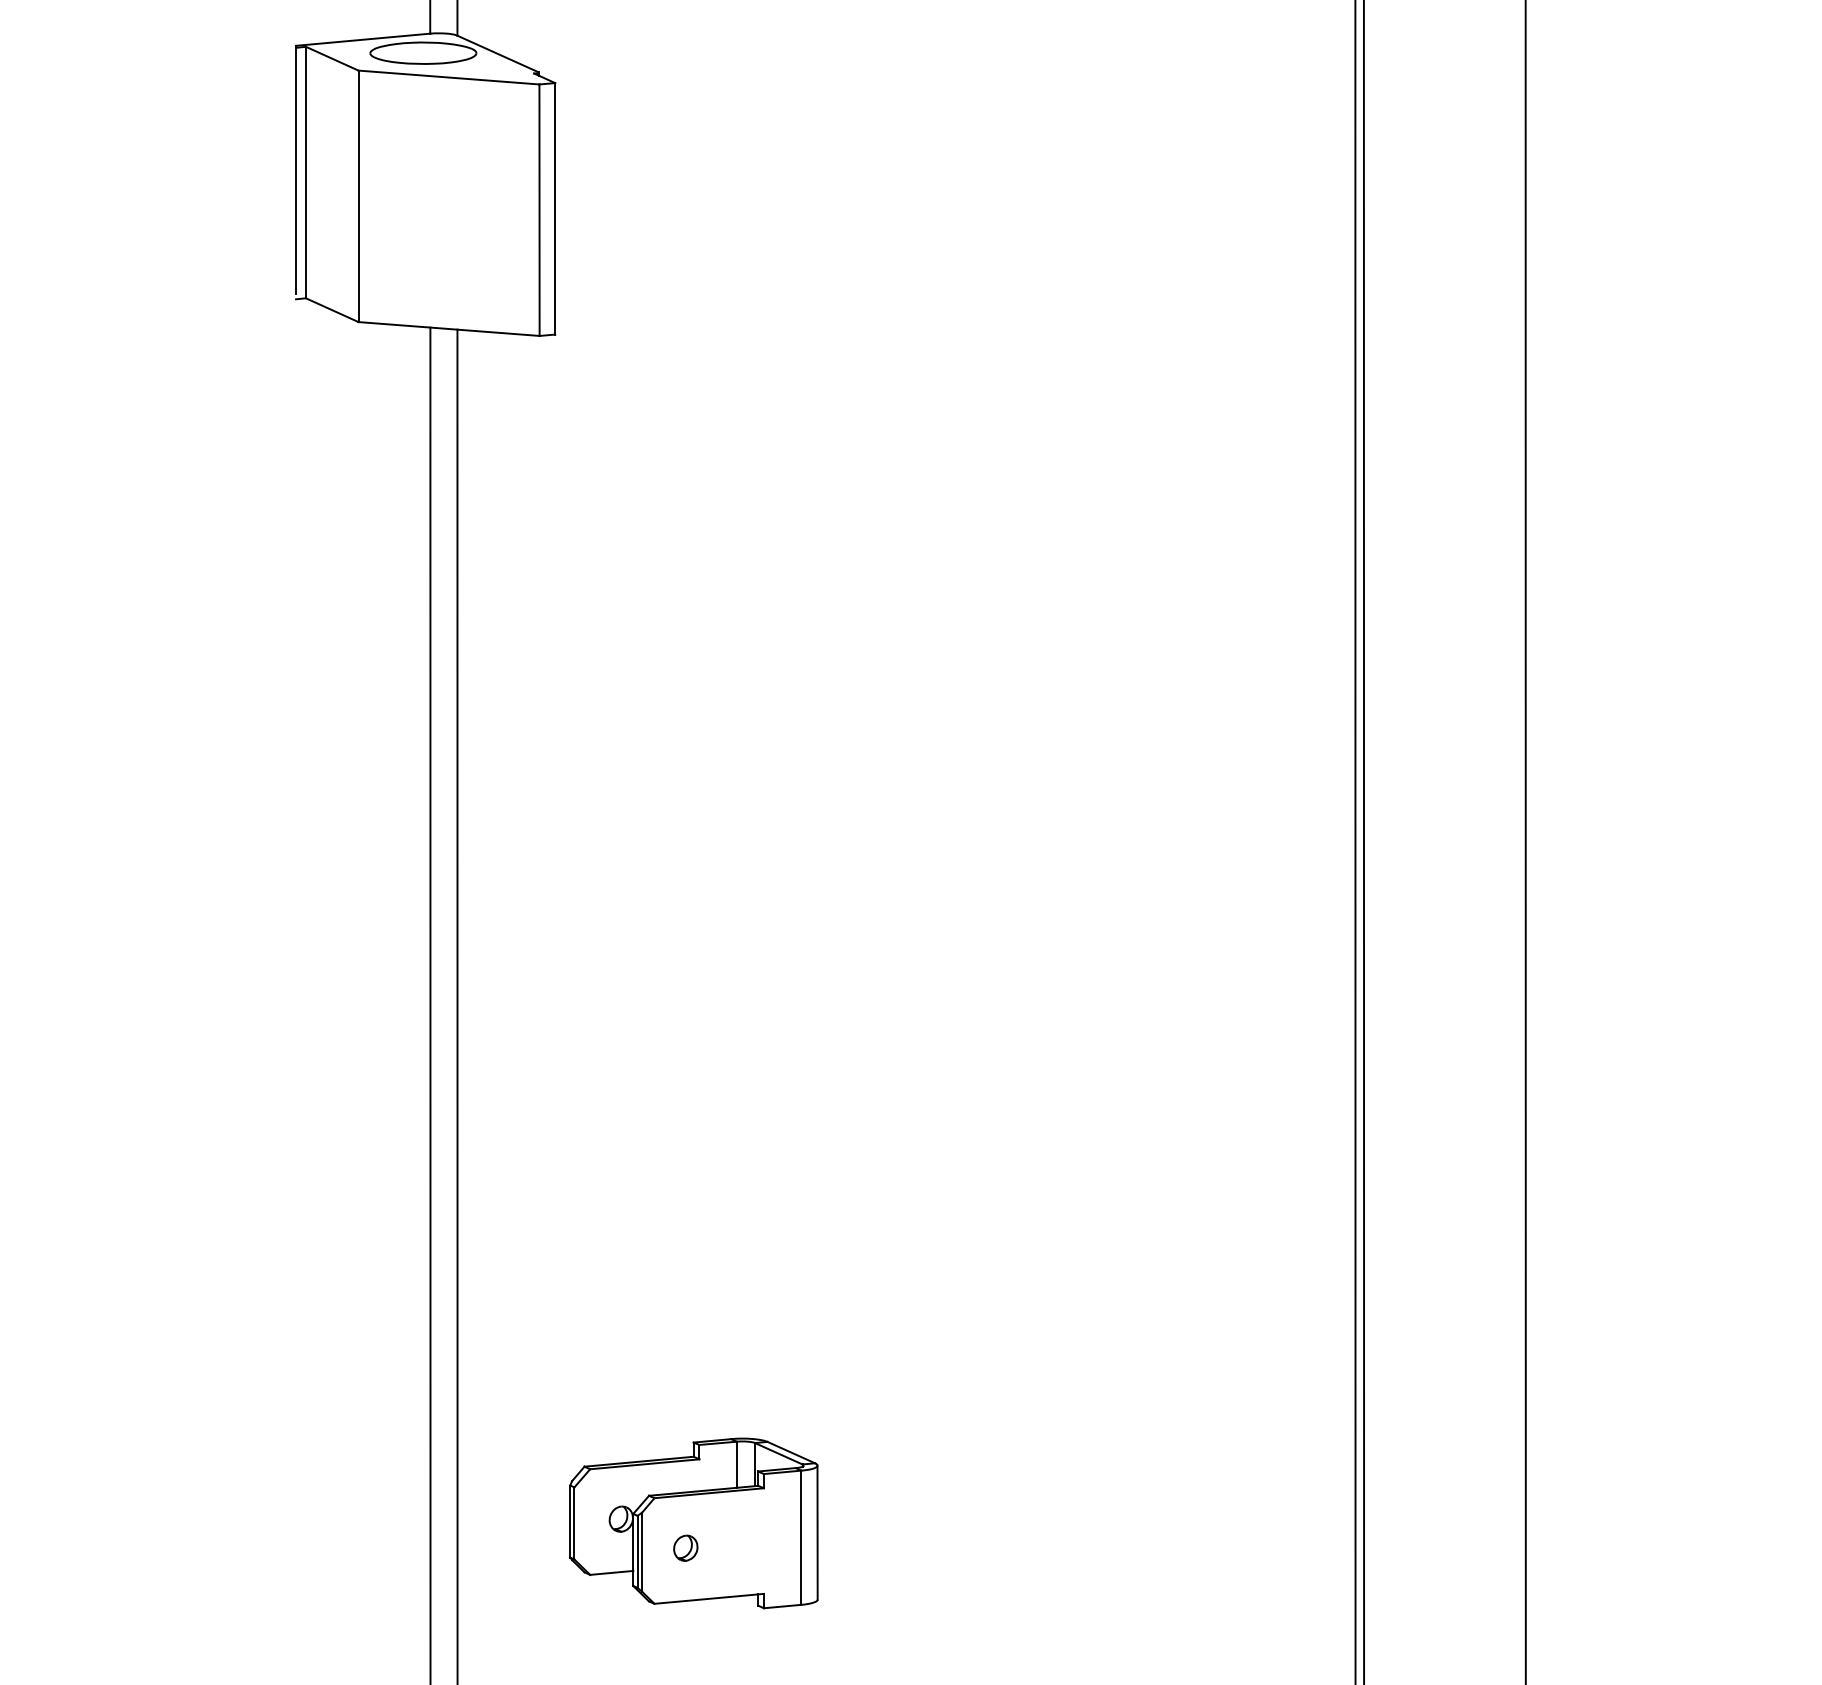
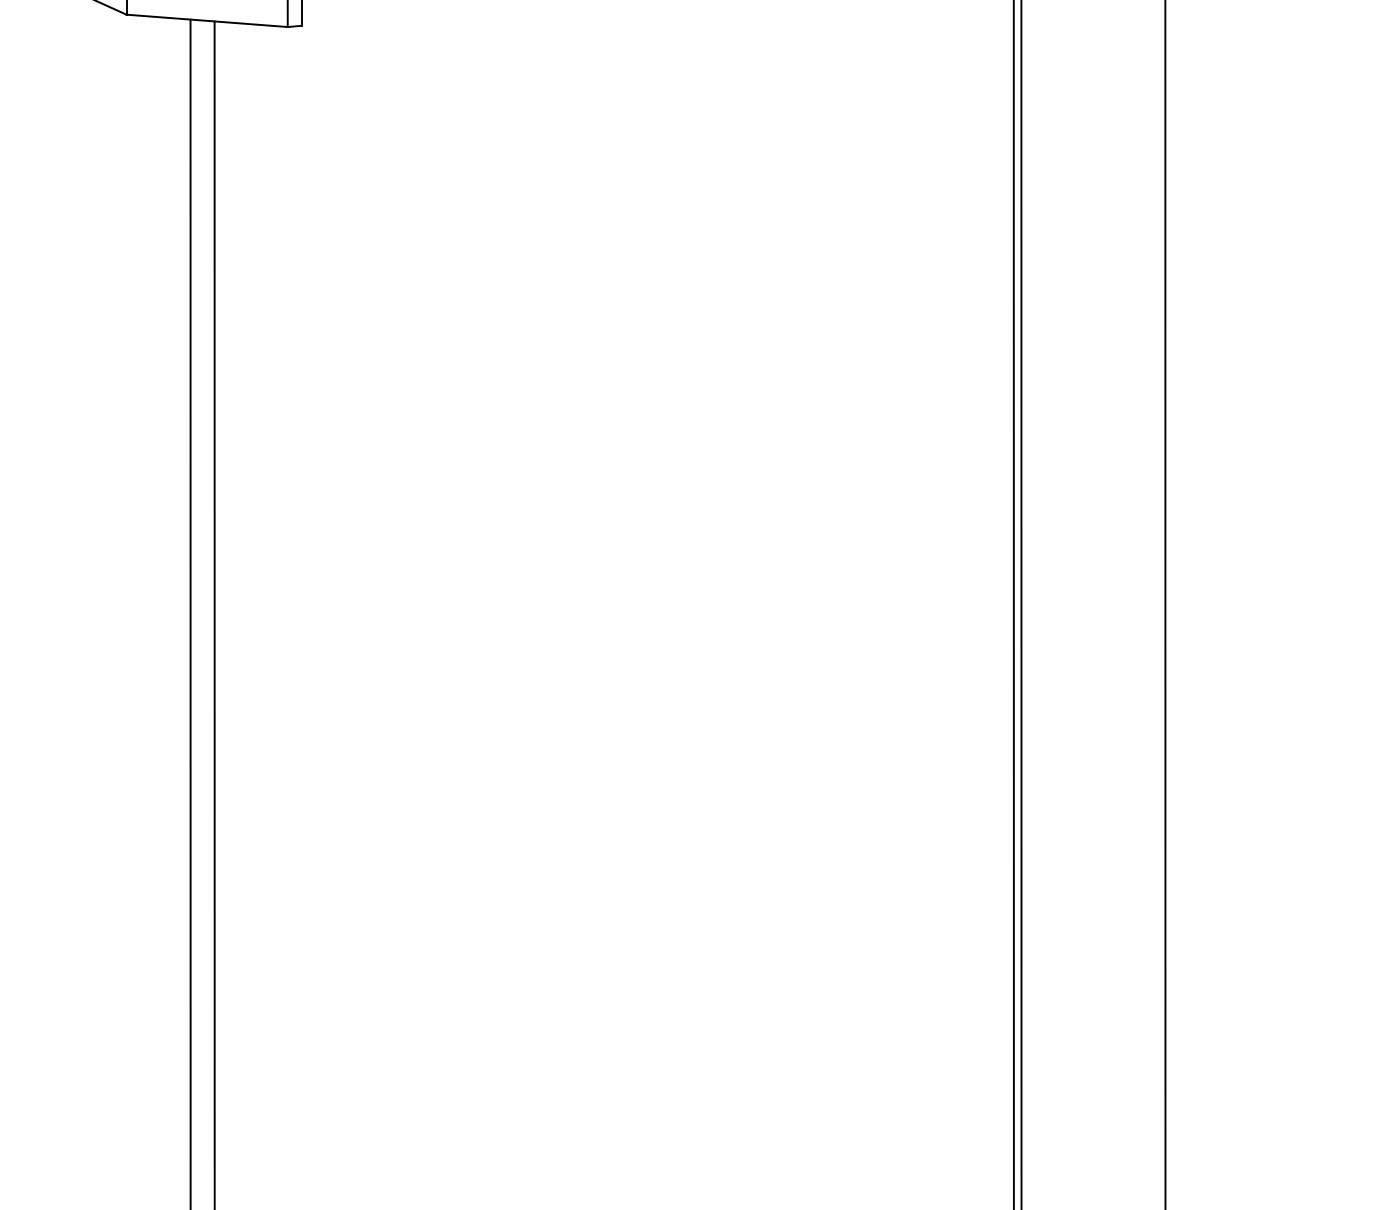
part: (693, 1523) -> (424, 1083), removed

